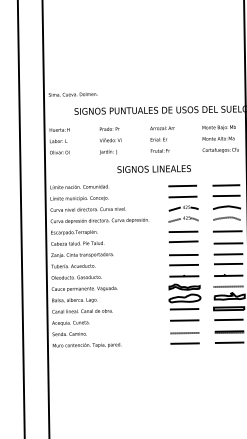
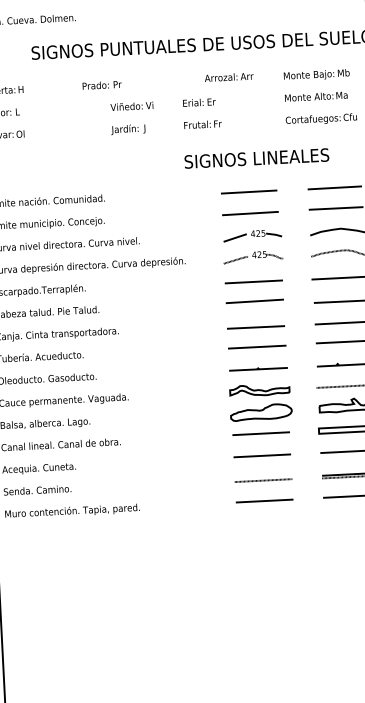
text: (162, 128) -> (229, 77), moved
text: (110, 146) -> (132, 118), moved
text: (153, 169) -> (255, 159), moved

